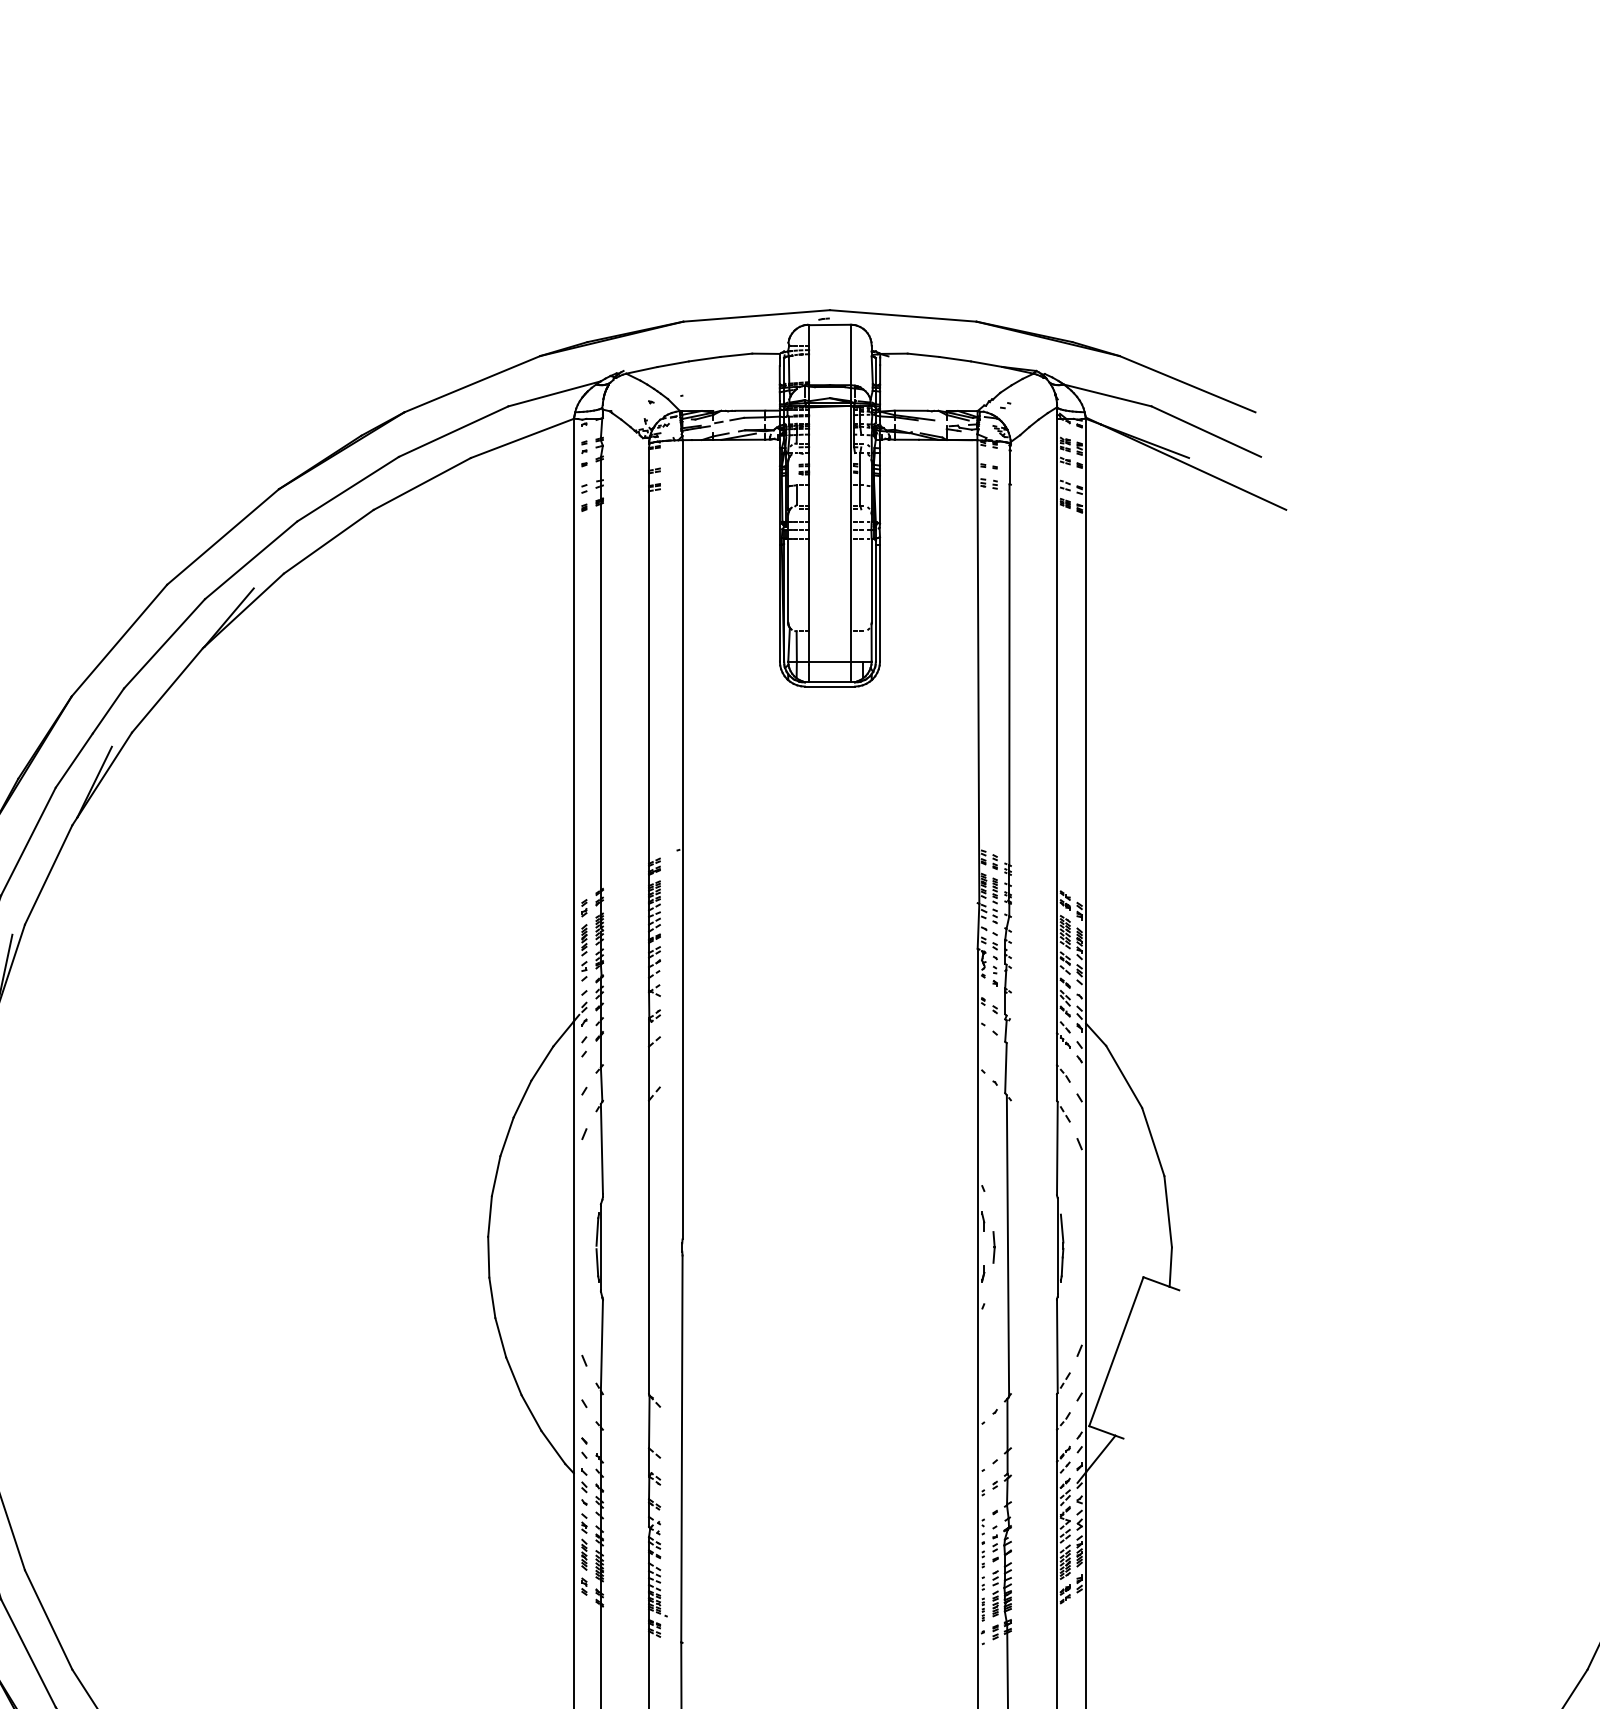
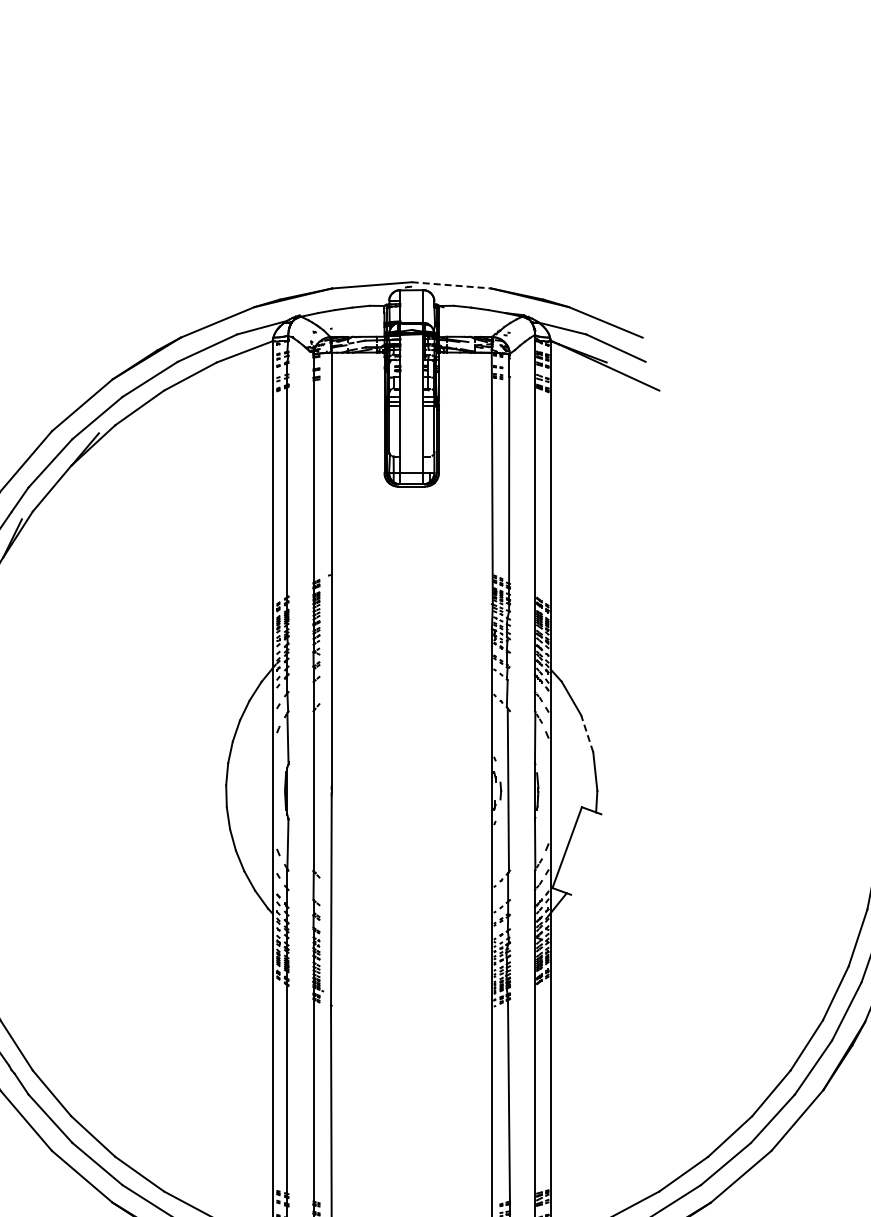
line: (903, 316) -> (451, 285), solid -> dashed
line: (1153, 1141) -> (587, 733), solid -> dashed

